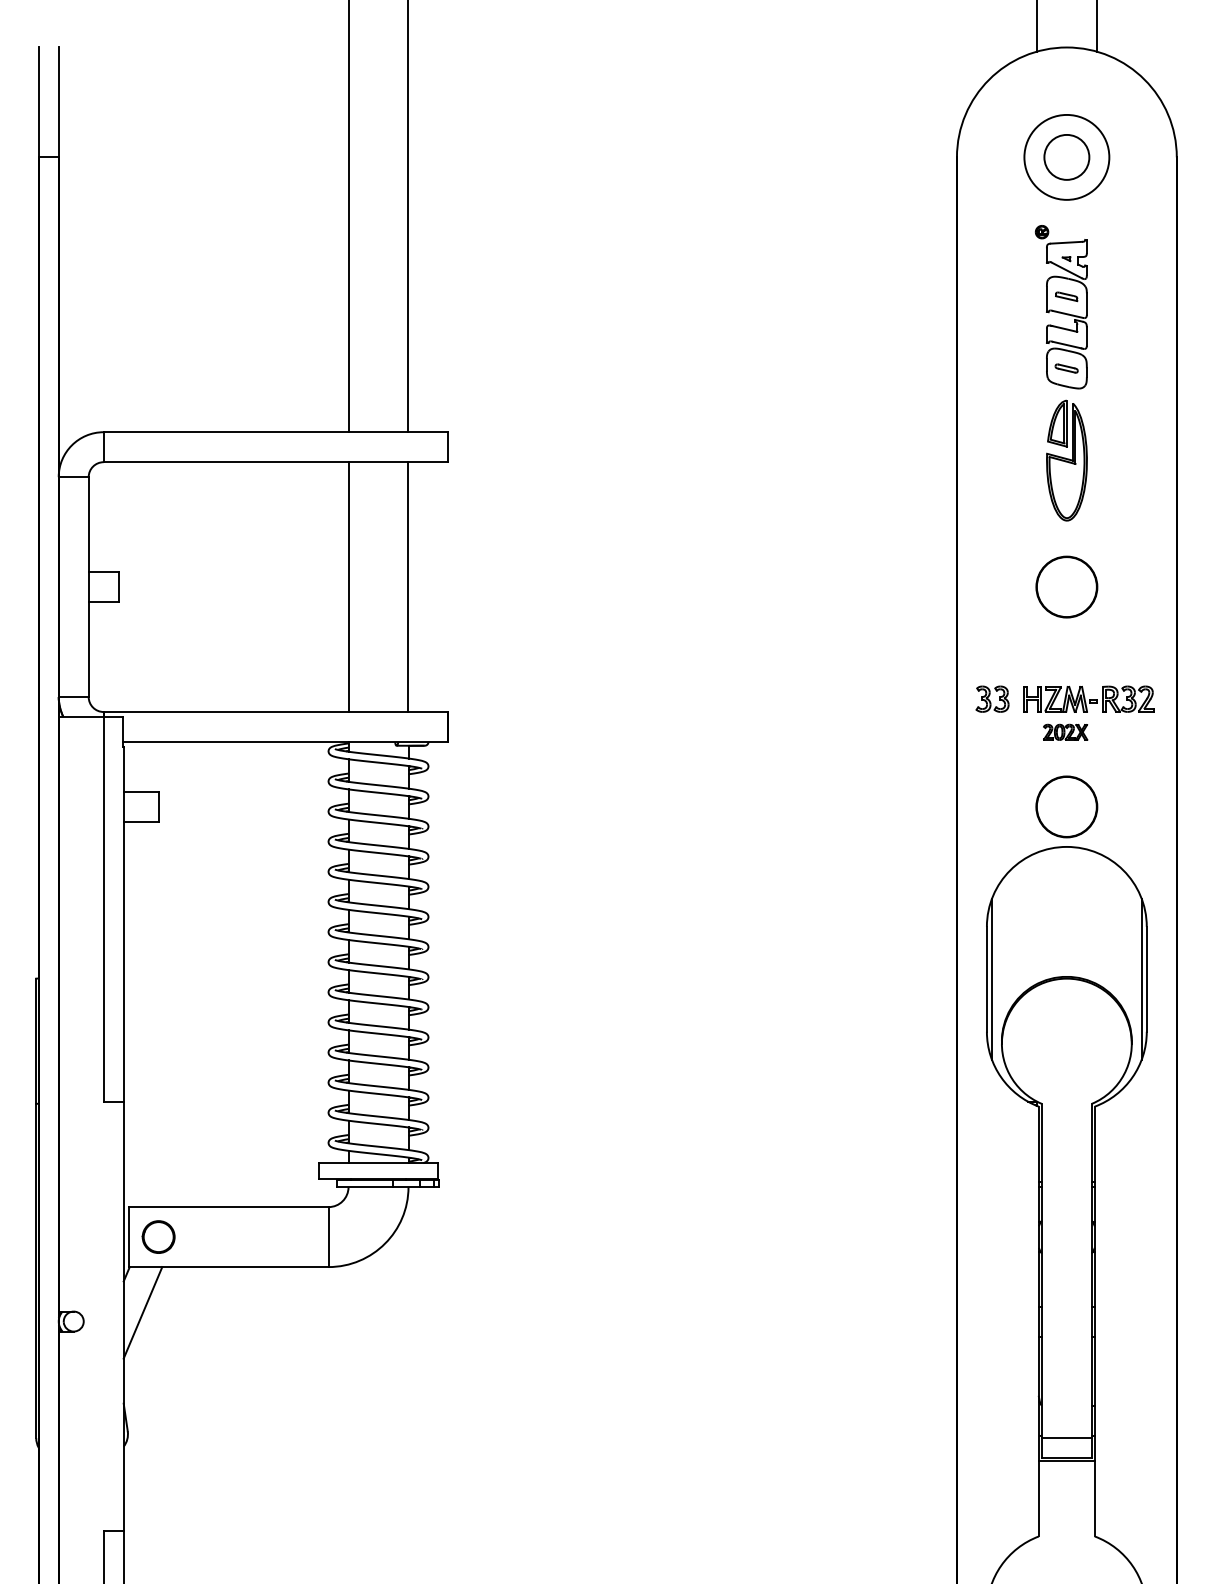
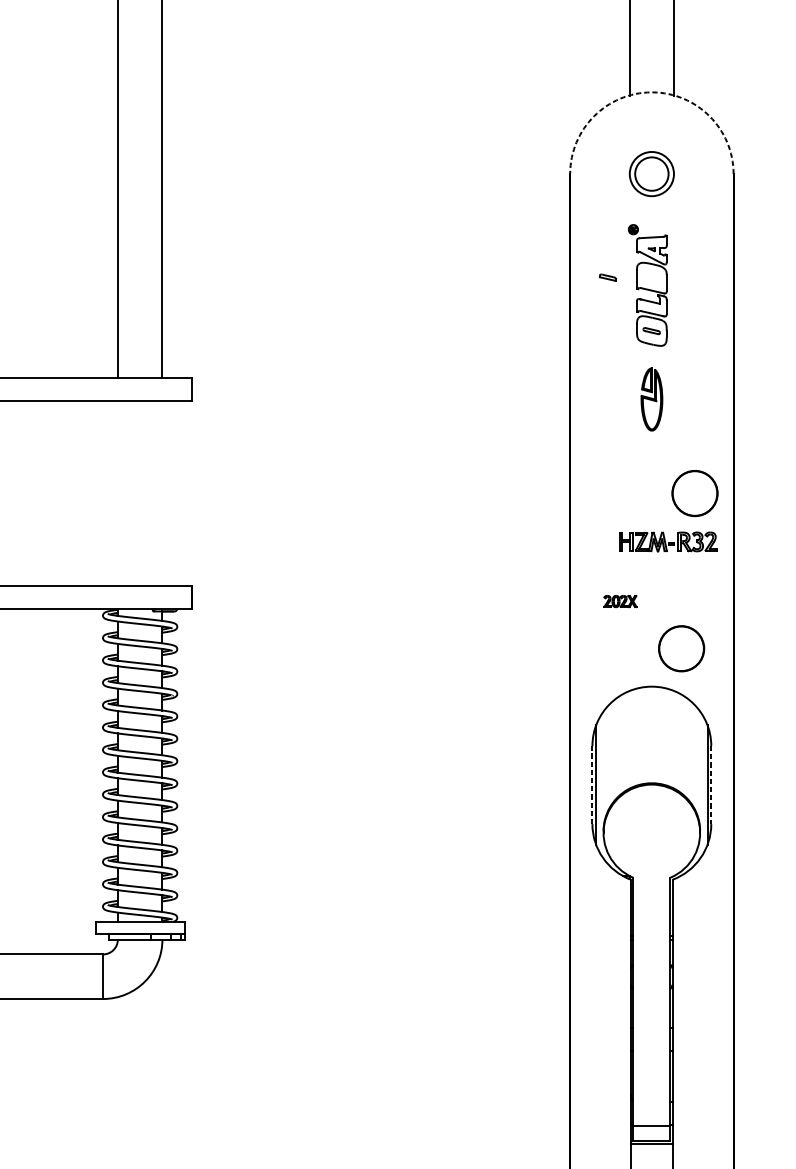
arc: (1066, 47) -> (651, 92), solid -> dashed
circle: (1066, 156) -> (651, 173), size x0.7
part: (1066, 296) -> (607, 277), moved
part: (1066, 460) -> (651, 399), size x0.7
part: (1066, 586) -> (694, 493), moved
line: (348, 587) -> (117, 493), removed
line: (408, 587) -> (162, 493), removed
part: (992, 698) -> (596, 576), removed
part: (1088, 698) -> (667, 541), moved
part: (1065, 731) -> (620, 600), moved
part: (1066, 806) -> (681, 648), moved
line: (986, 978) -> (592, 784), solid -> dashed
line: (1146, 979) -> (711, 785), solid -> dashed

